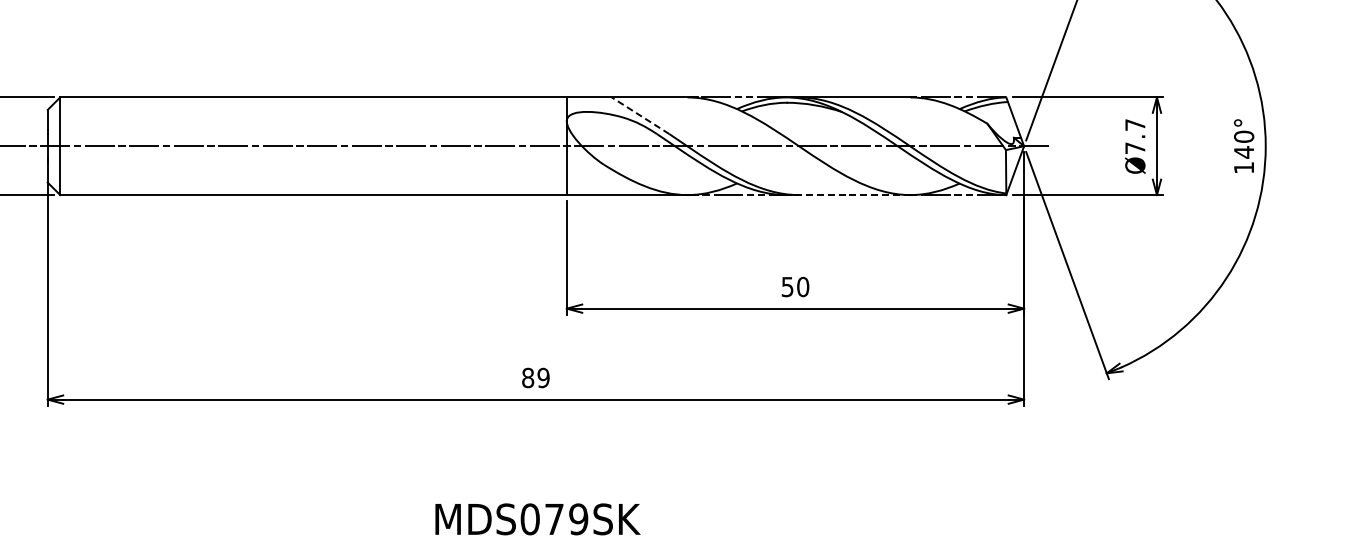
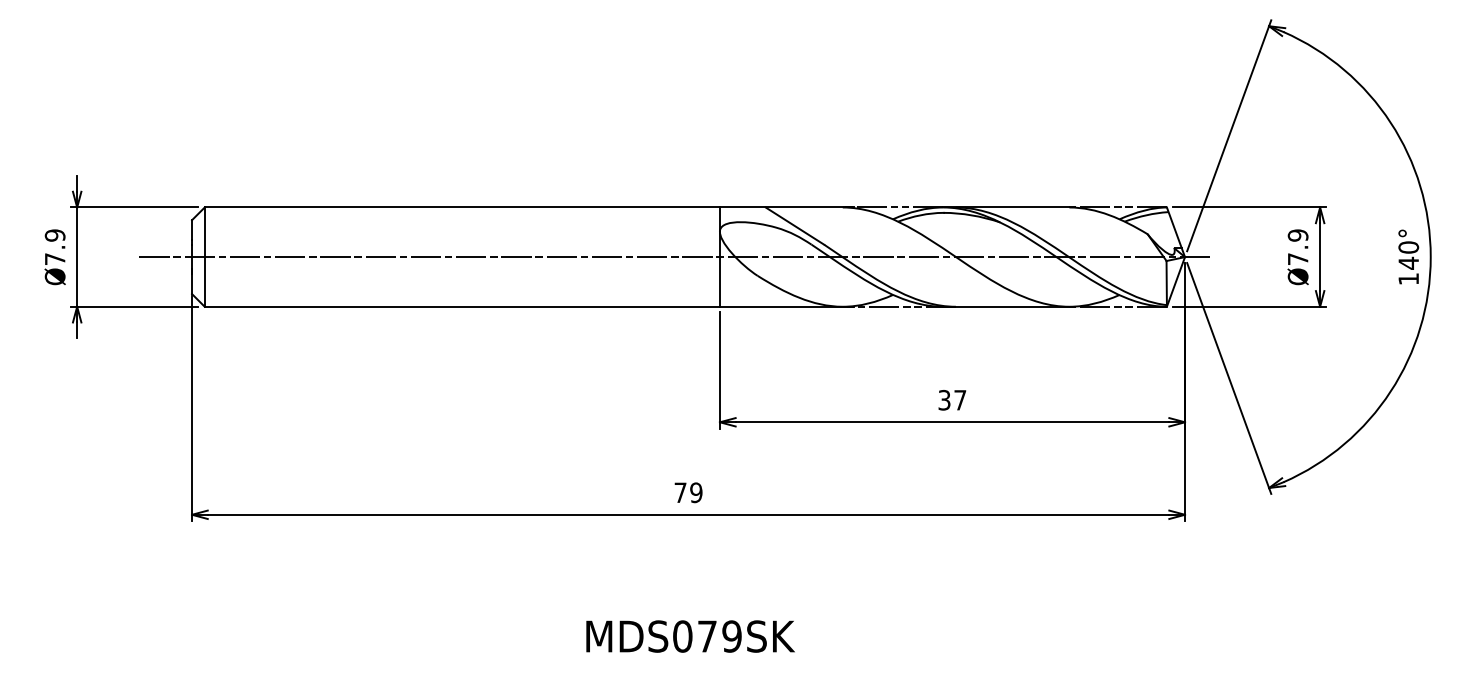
line: (640, 116) -> (794, 226), dashed -> solid
text: (1134, 125) -> (1297, 235), Ø7.7 -> Ø7.9
line: (847, 194) -> (1005, 306), dashed -> solid
text: (795, 286) -> (952, 399), 50 -> 37
text: (528, 377) -> (680, 492), 89 -> 79

